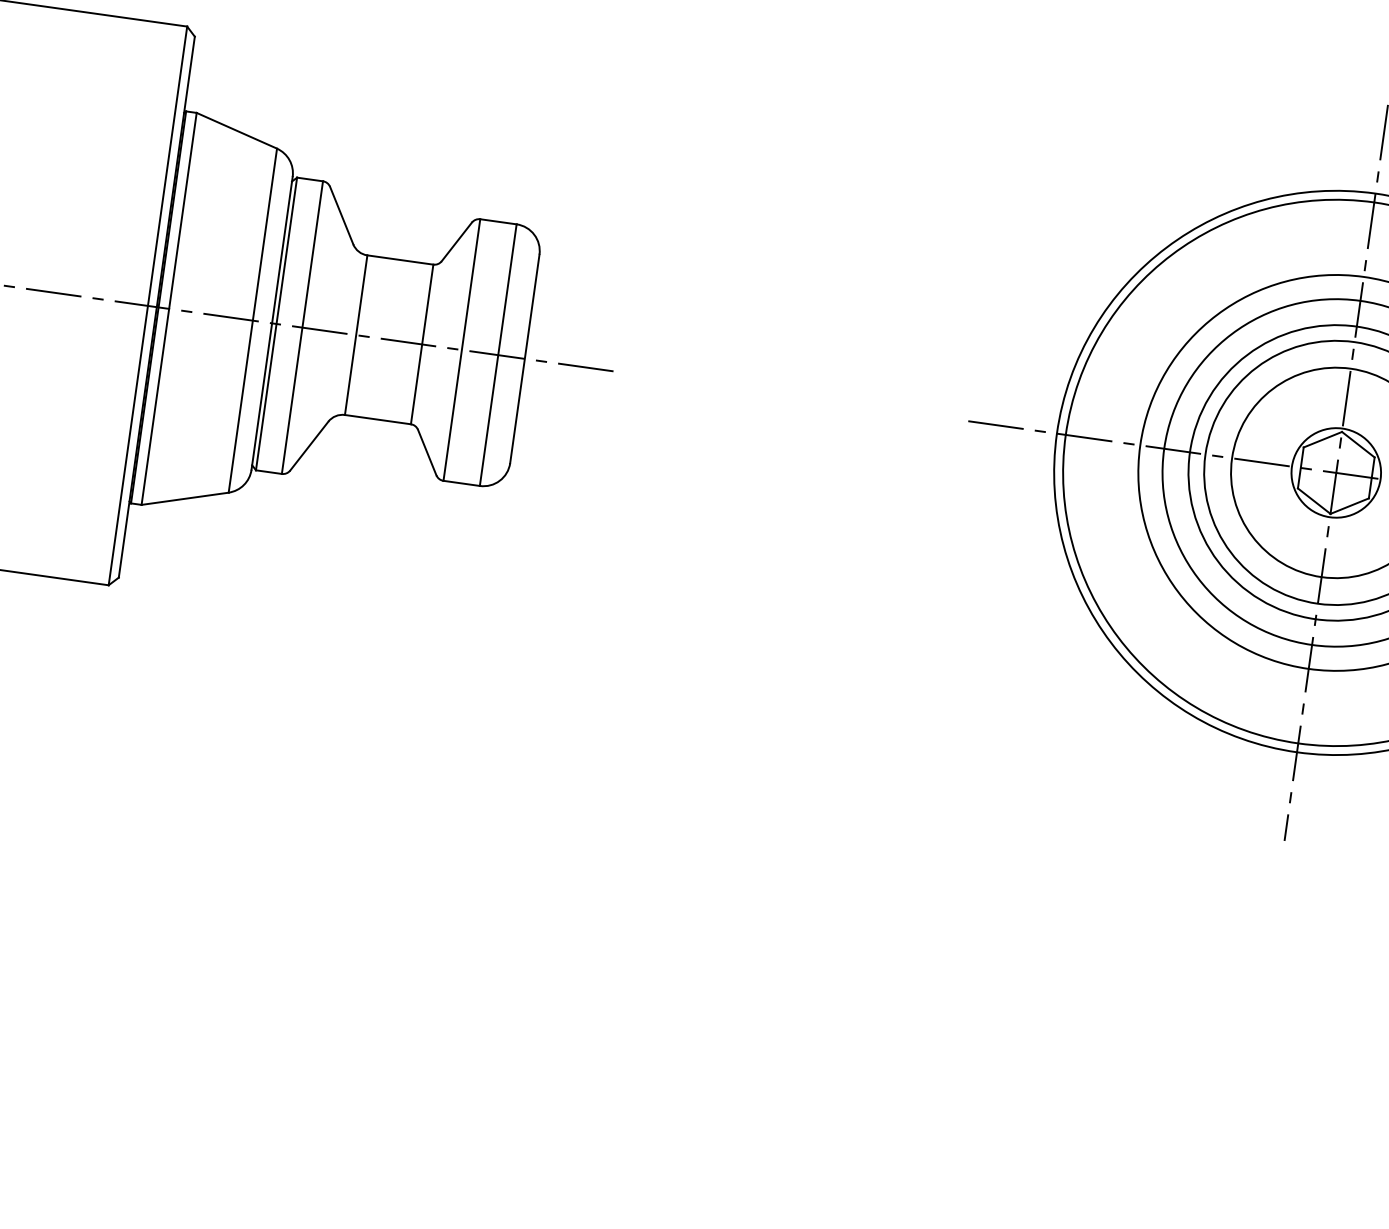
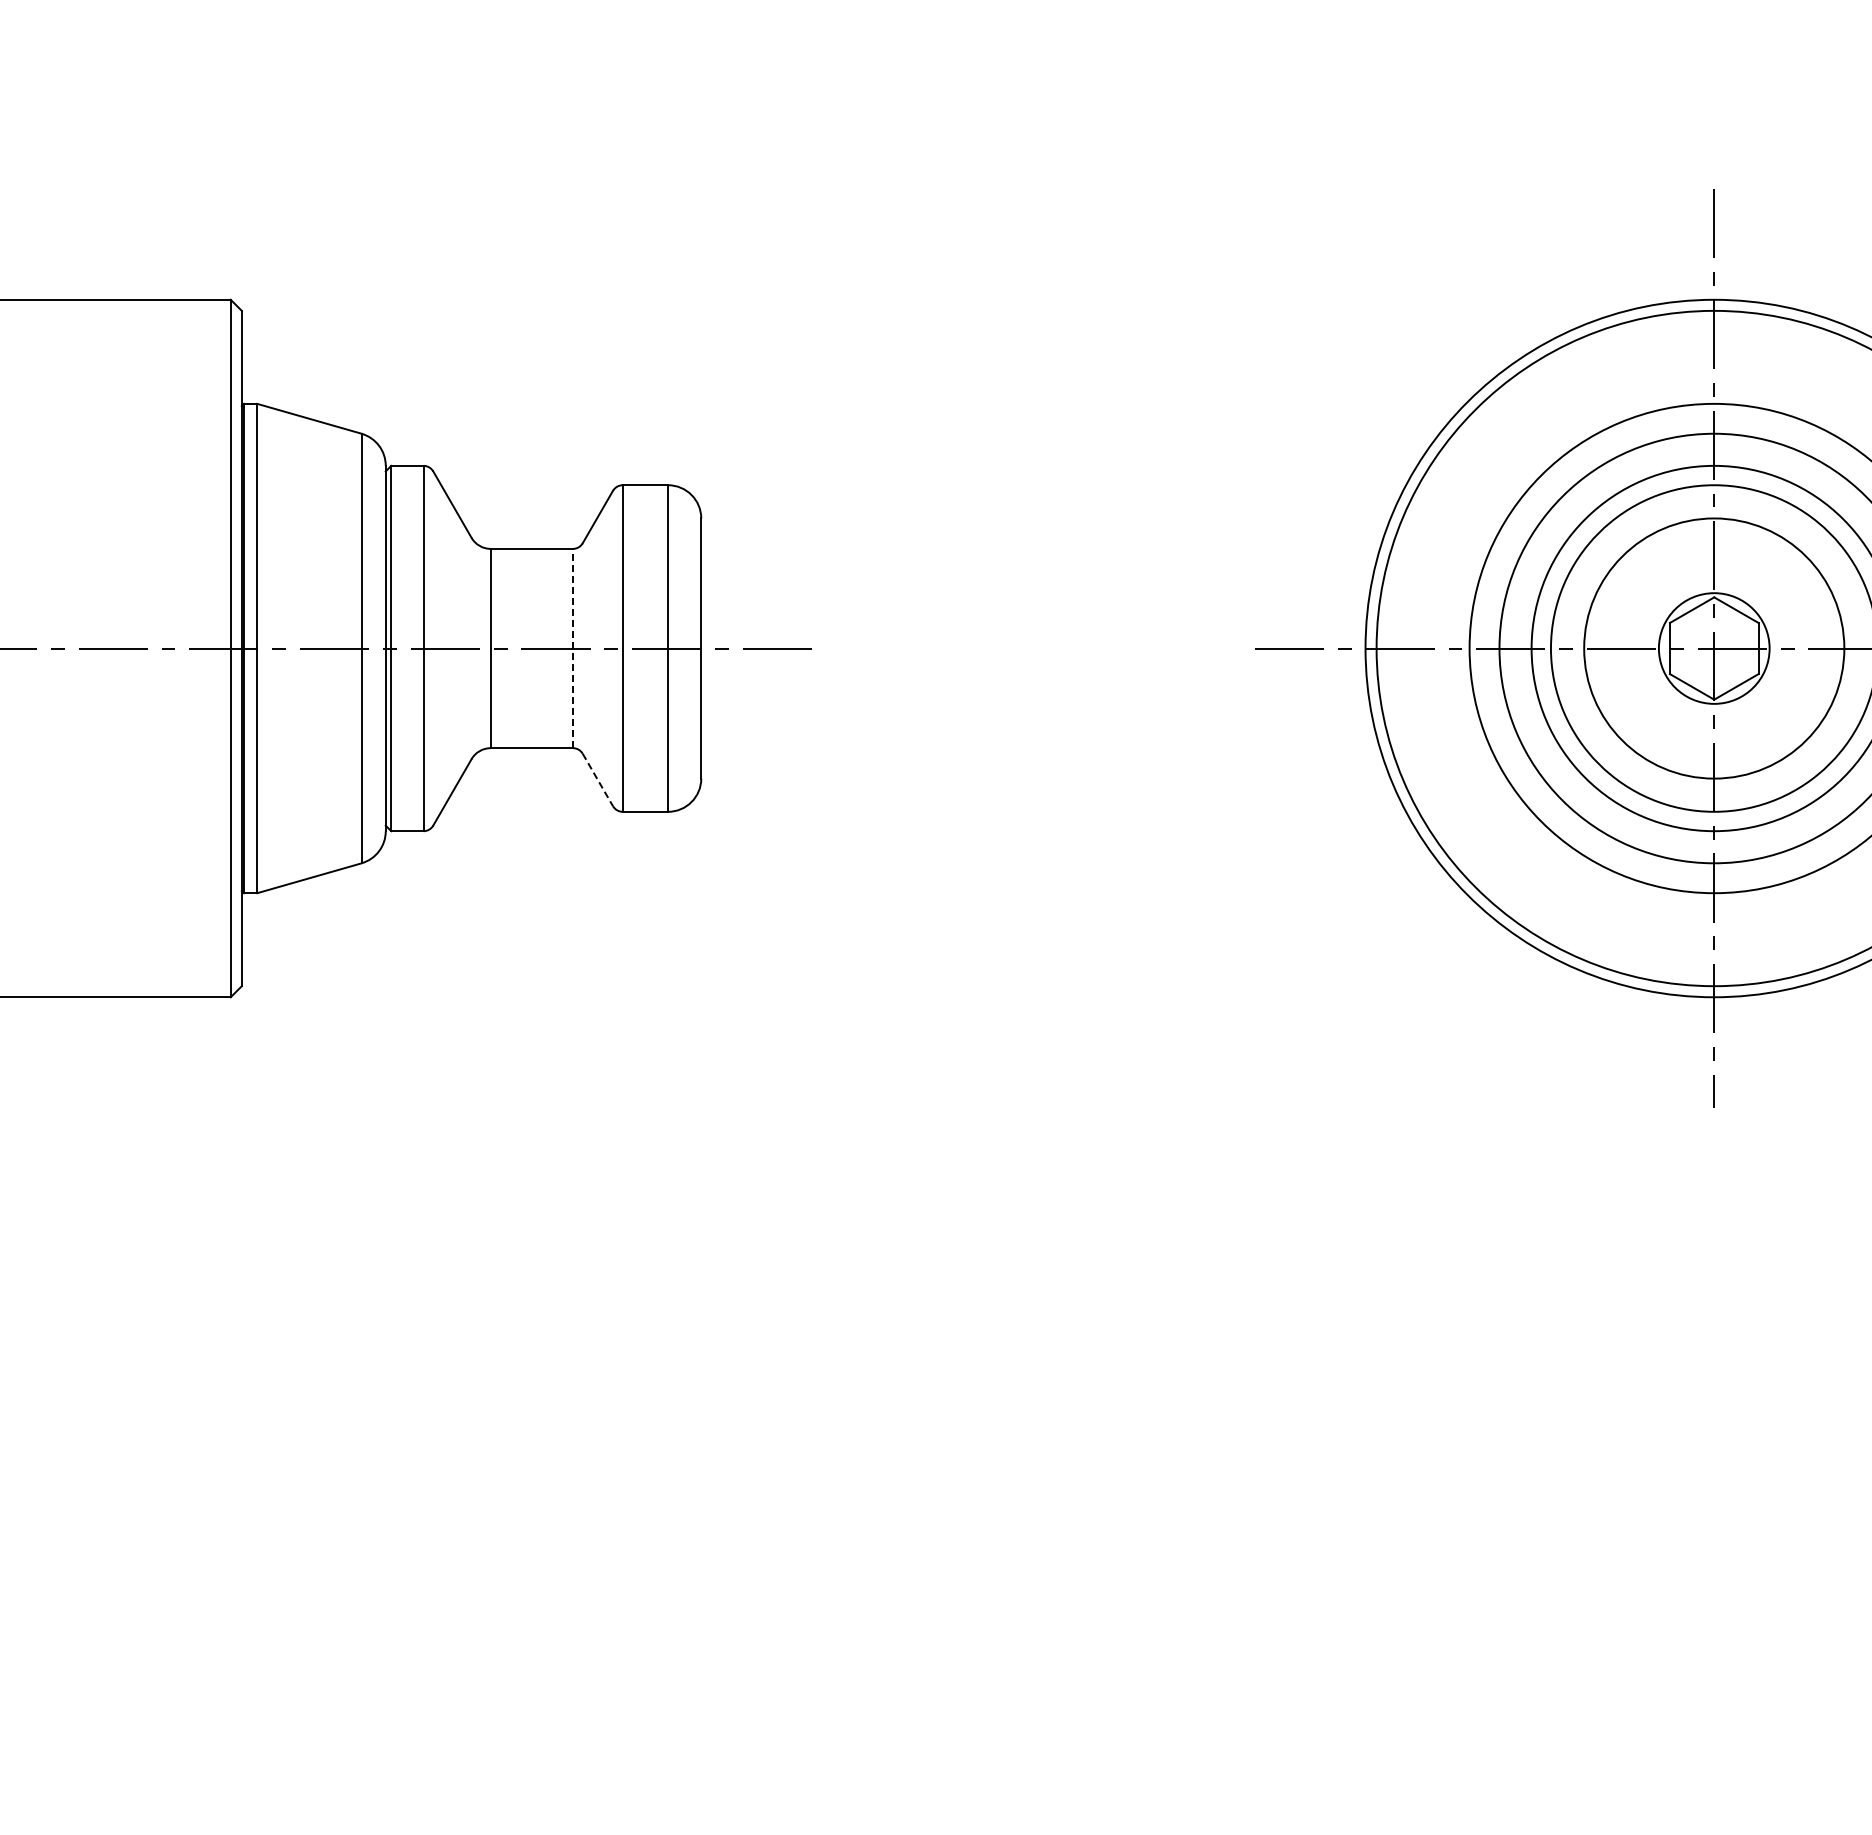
line: (422, 344) -> (573, 648), solid -> dashed
line: (427, 453) -> (598, 780), solid -> dashed

